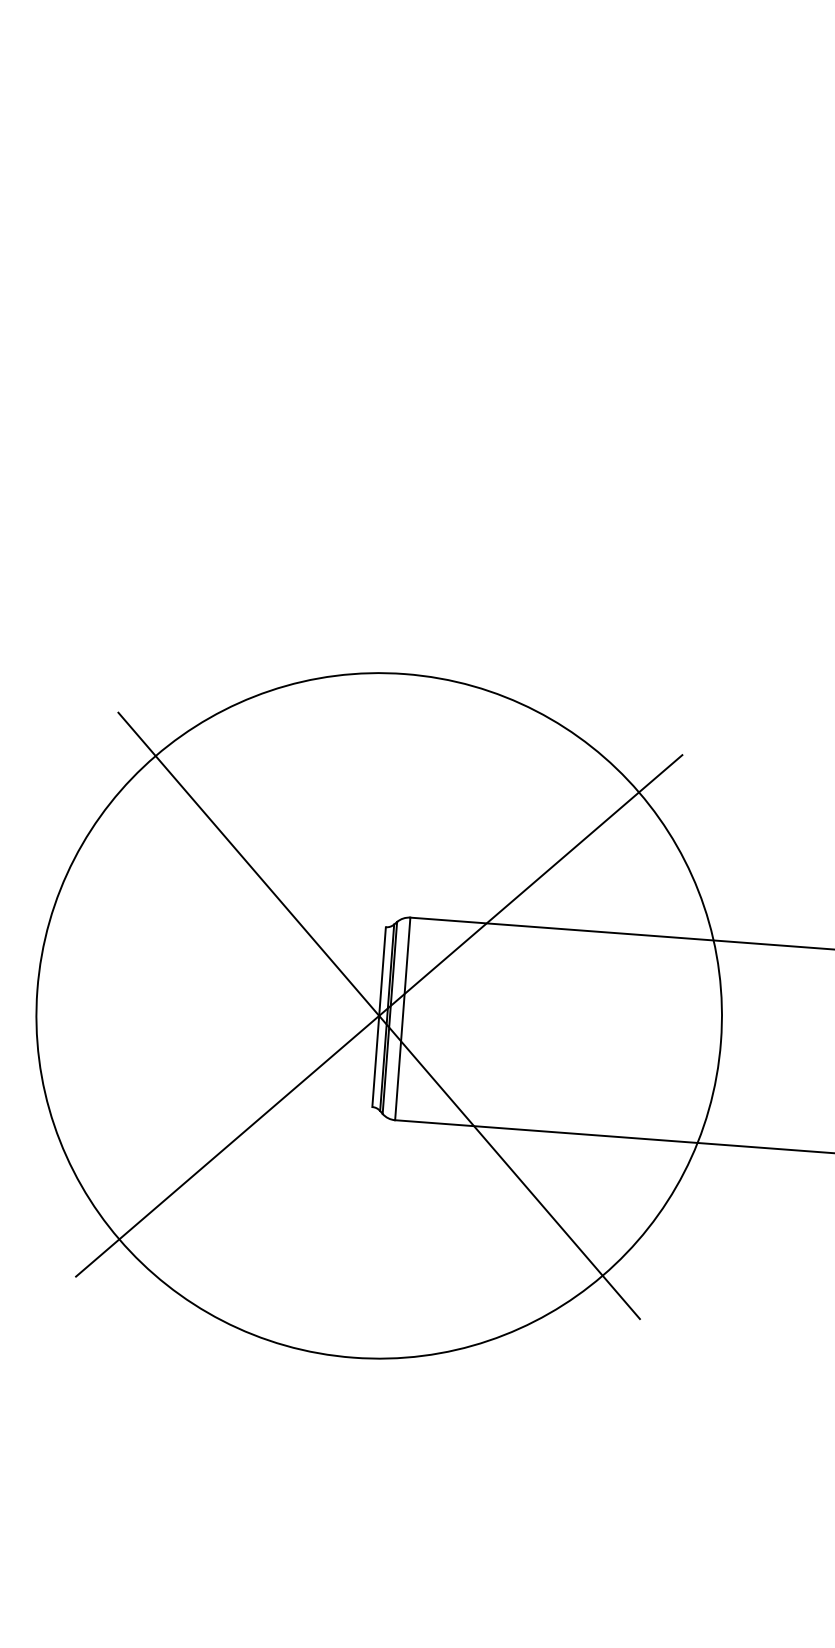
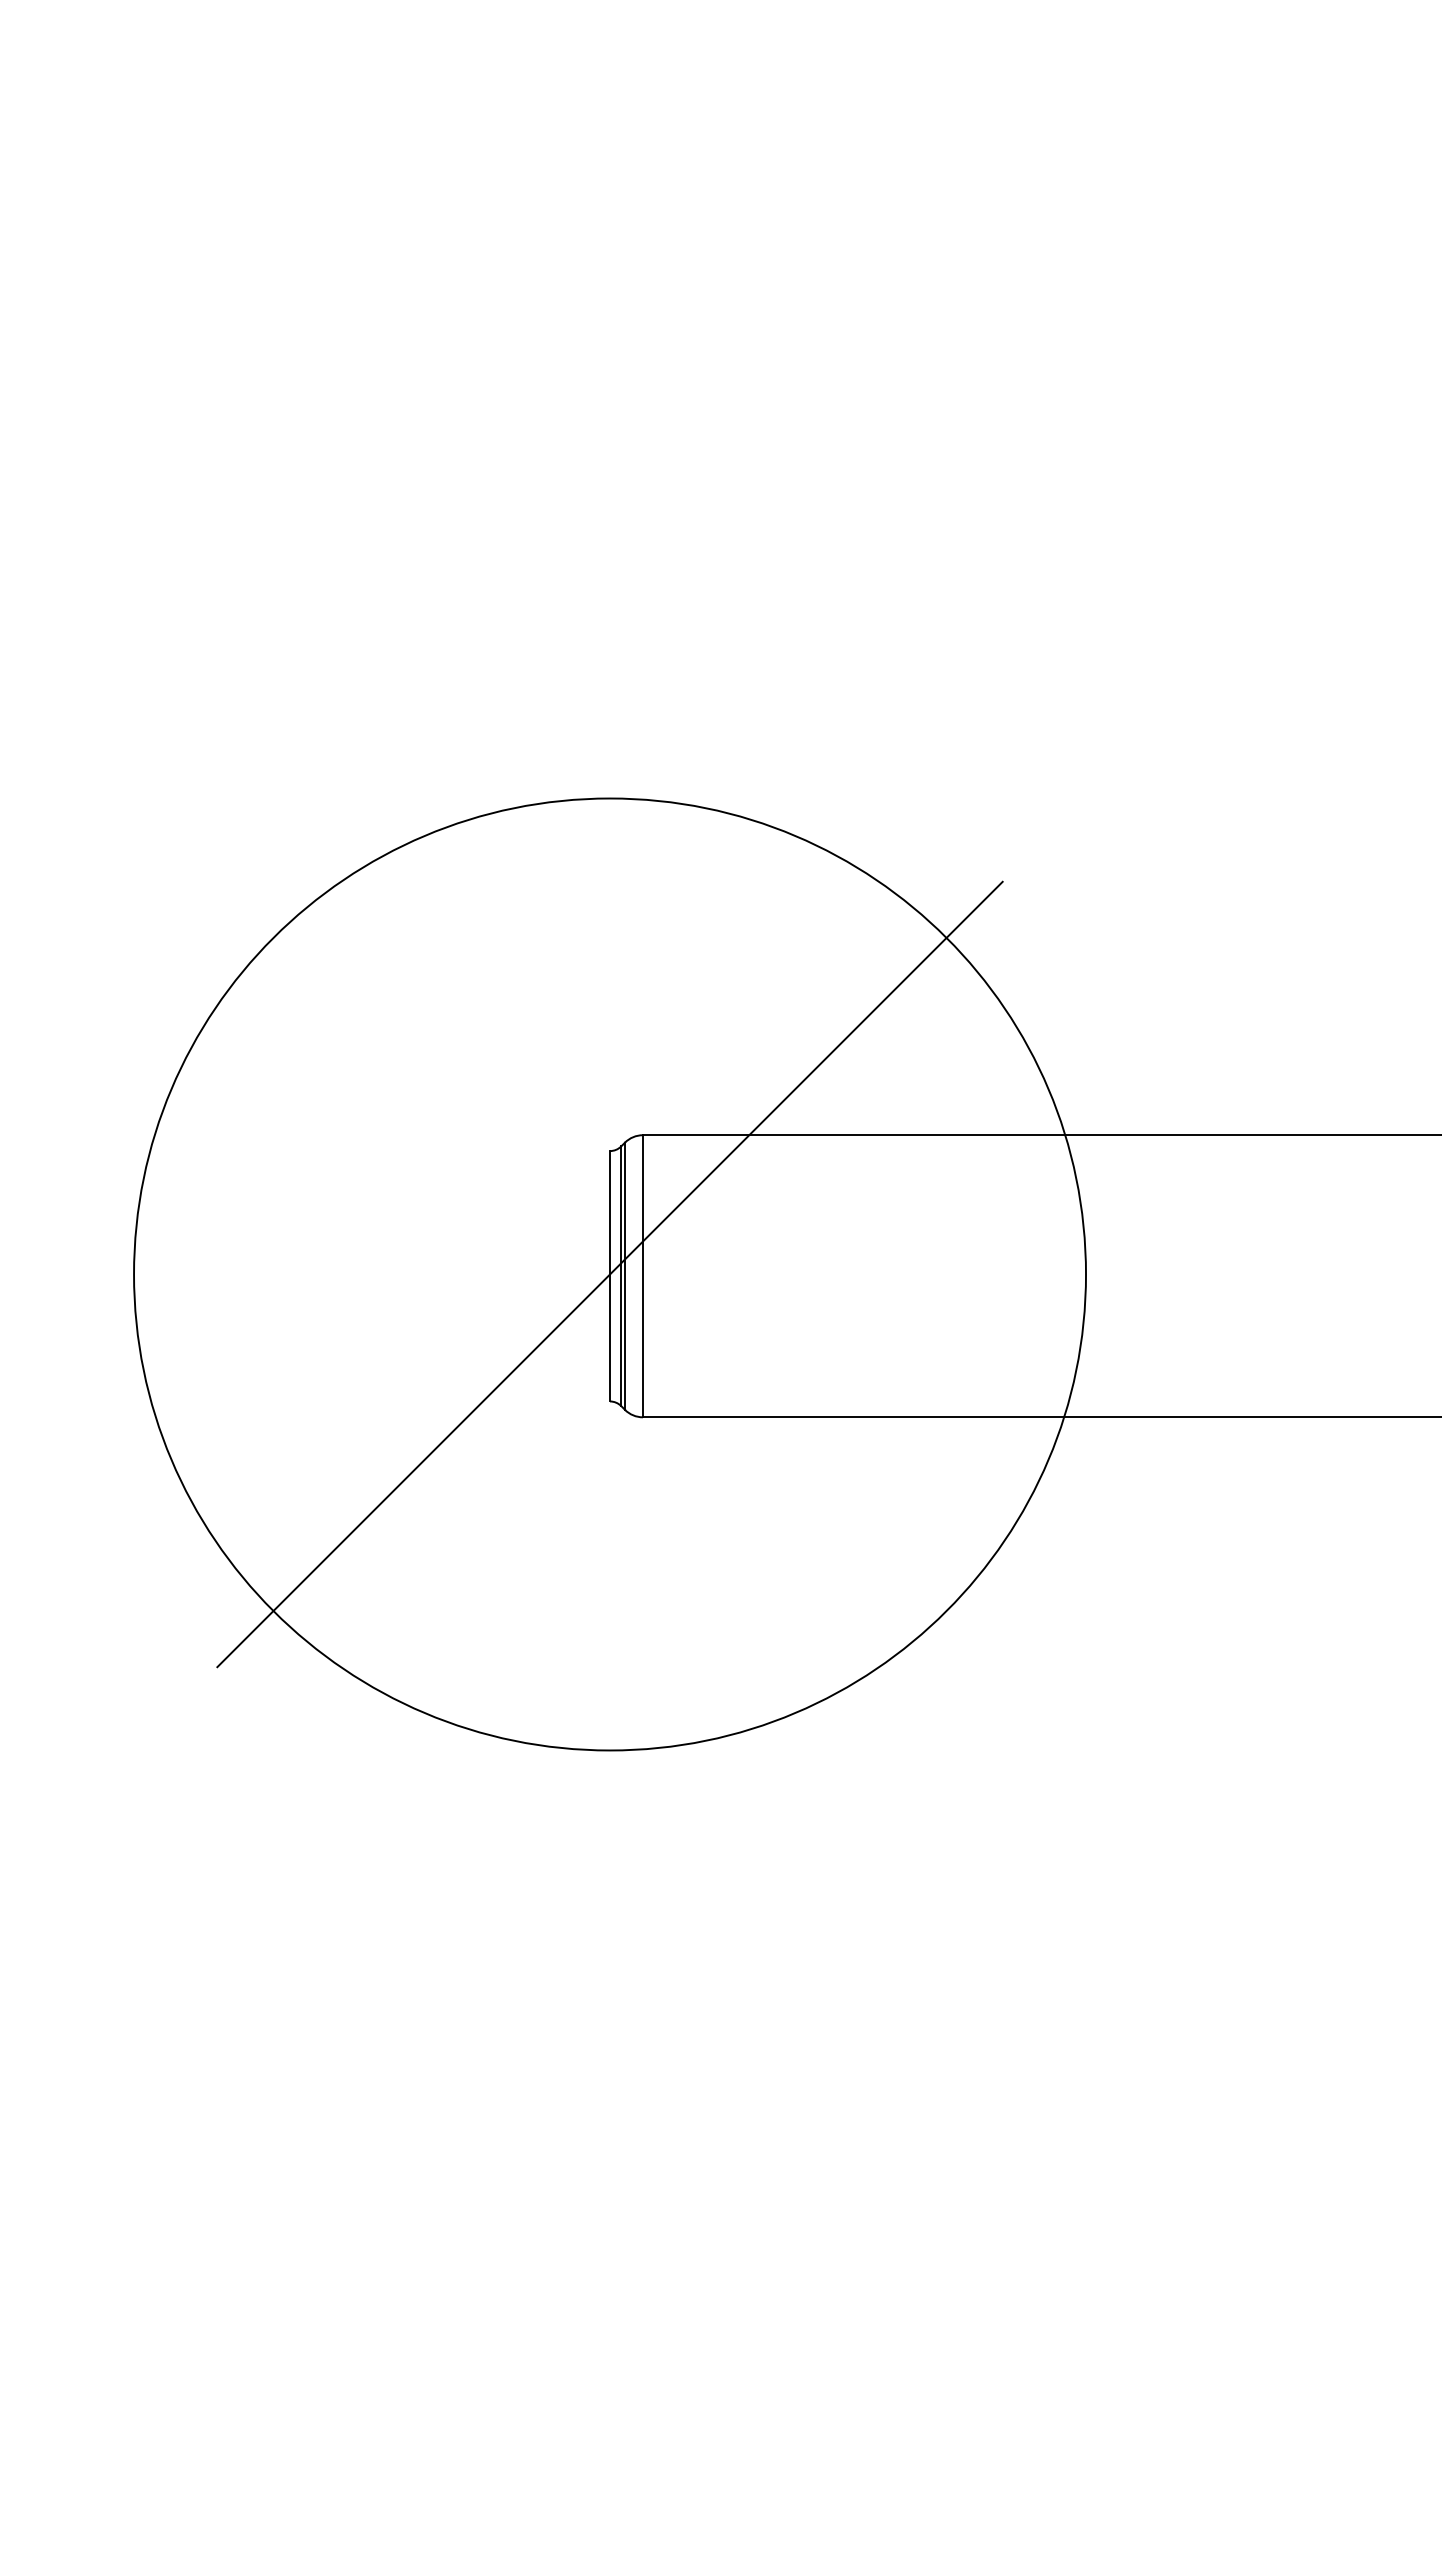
line: (378, 1015) -> (609, 1274), removed

